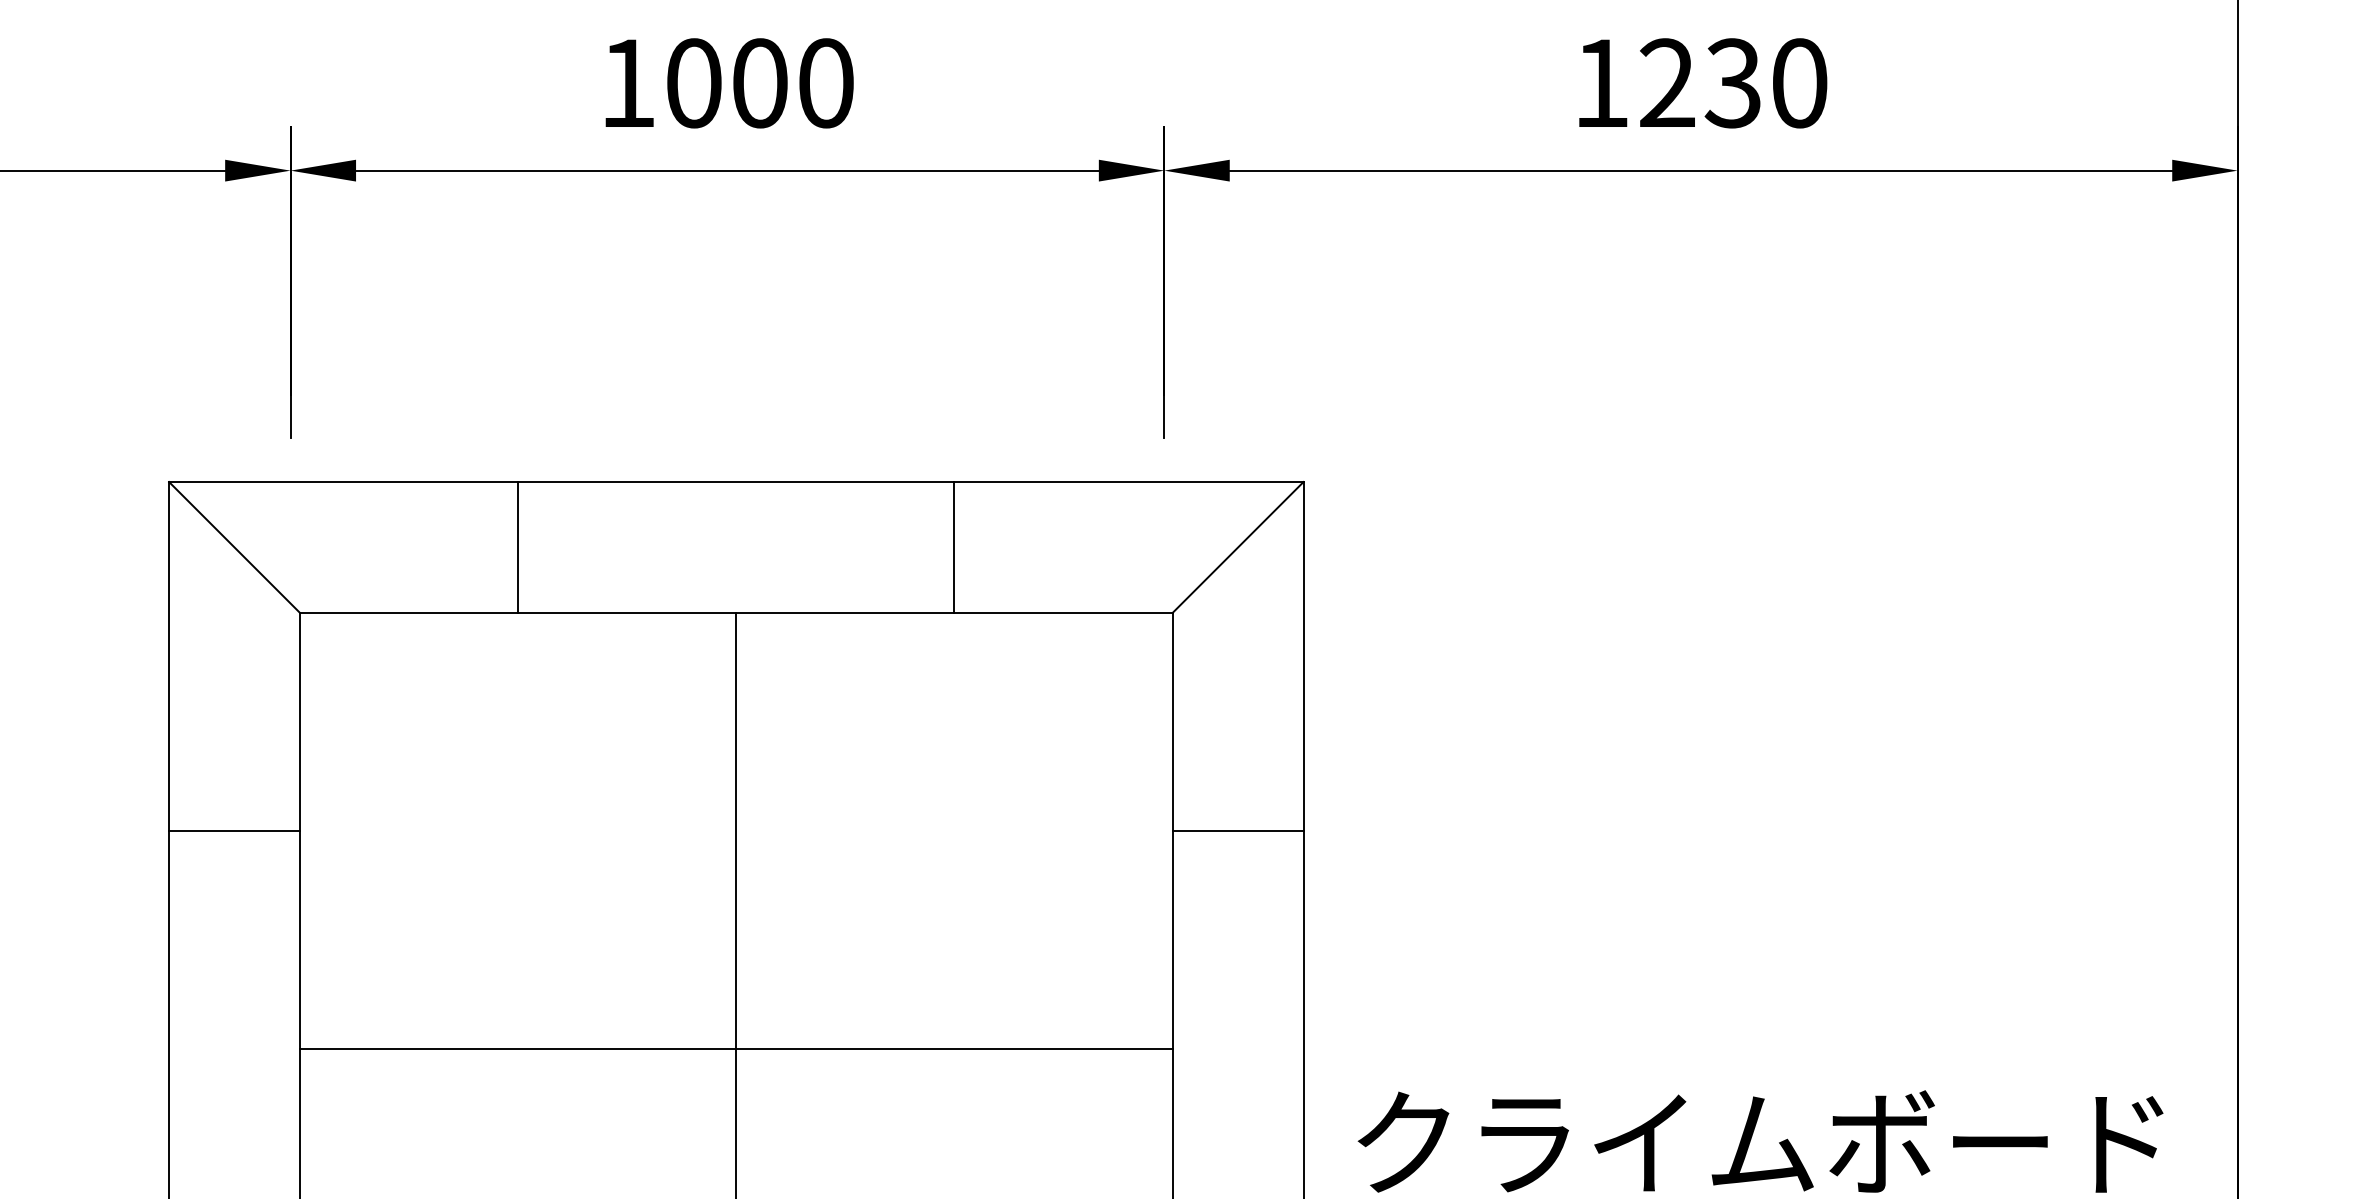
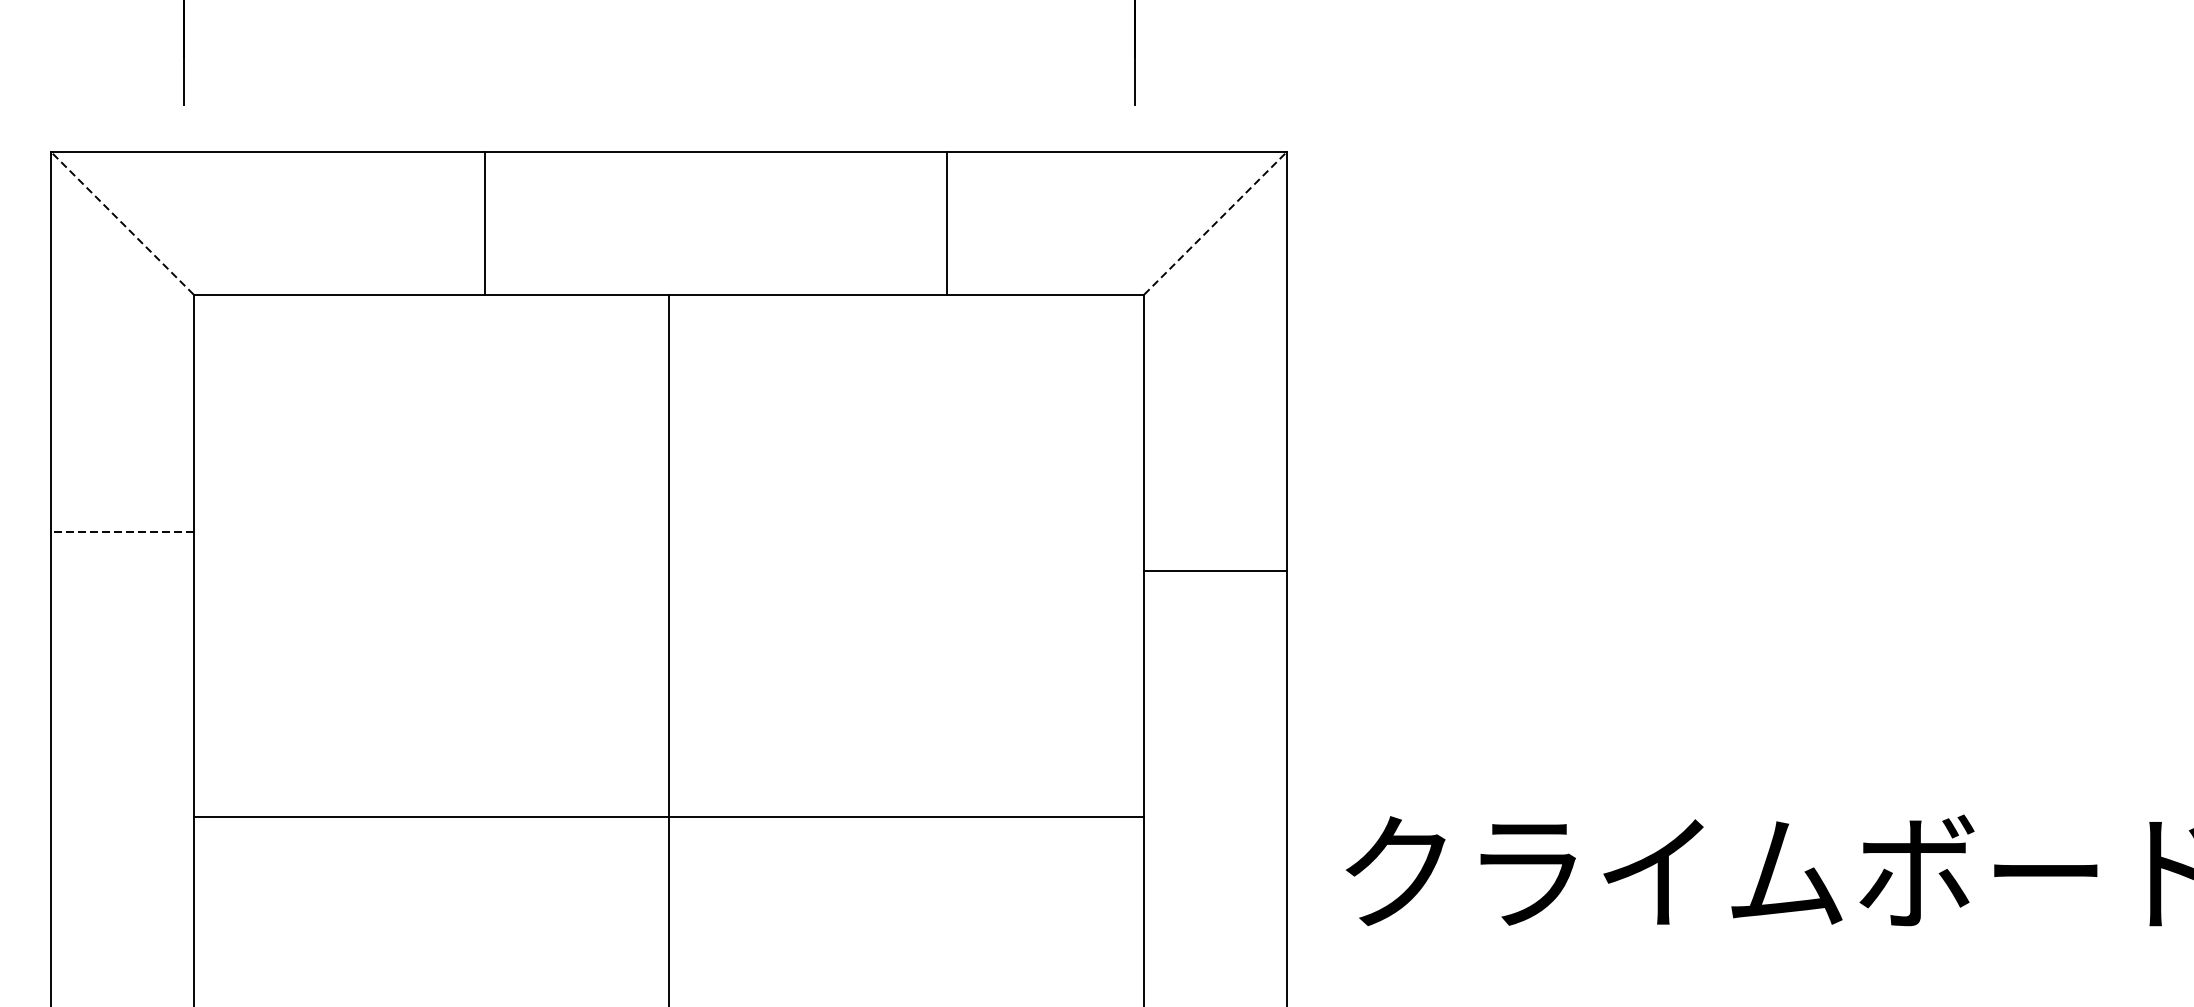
line: (234, 547) -> (122, 223), solid -> dashed
line: (518, 547) -> (485, 223), moved
line: (954, 547) -> (946, 223), moved
line: (1238, 547) -> (1215, 223), solid -> dashed
line: (234, 831) -> (122, 532), solid -> dashed
line: (1237, 831) -> (1214, 571), moved
line: (736, 1049) -> (669, 817), moved

